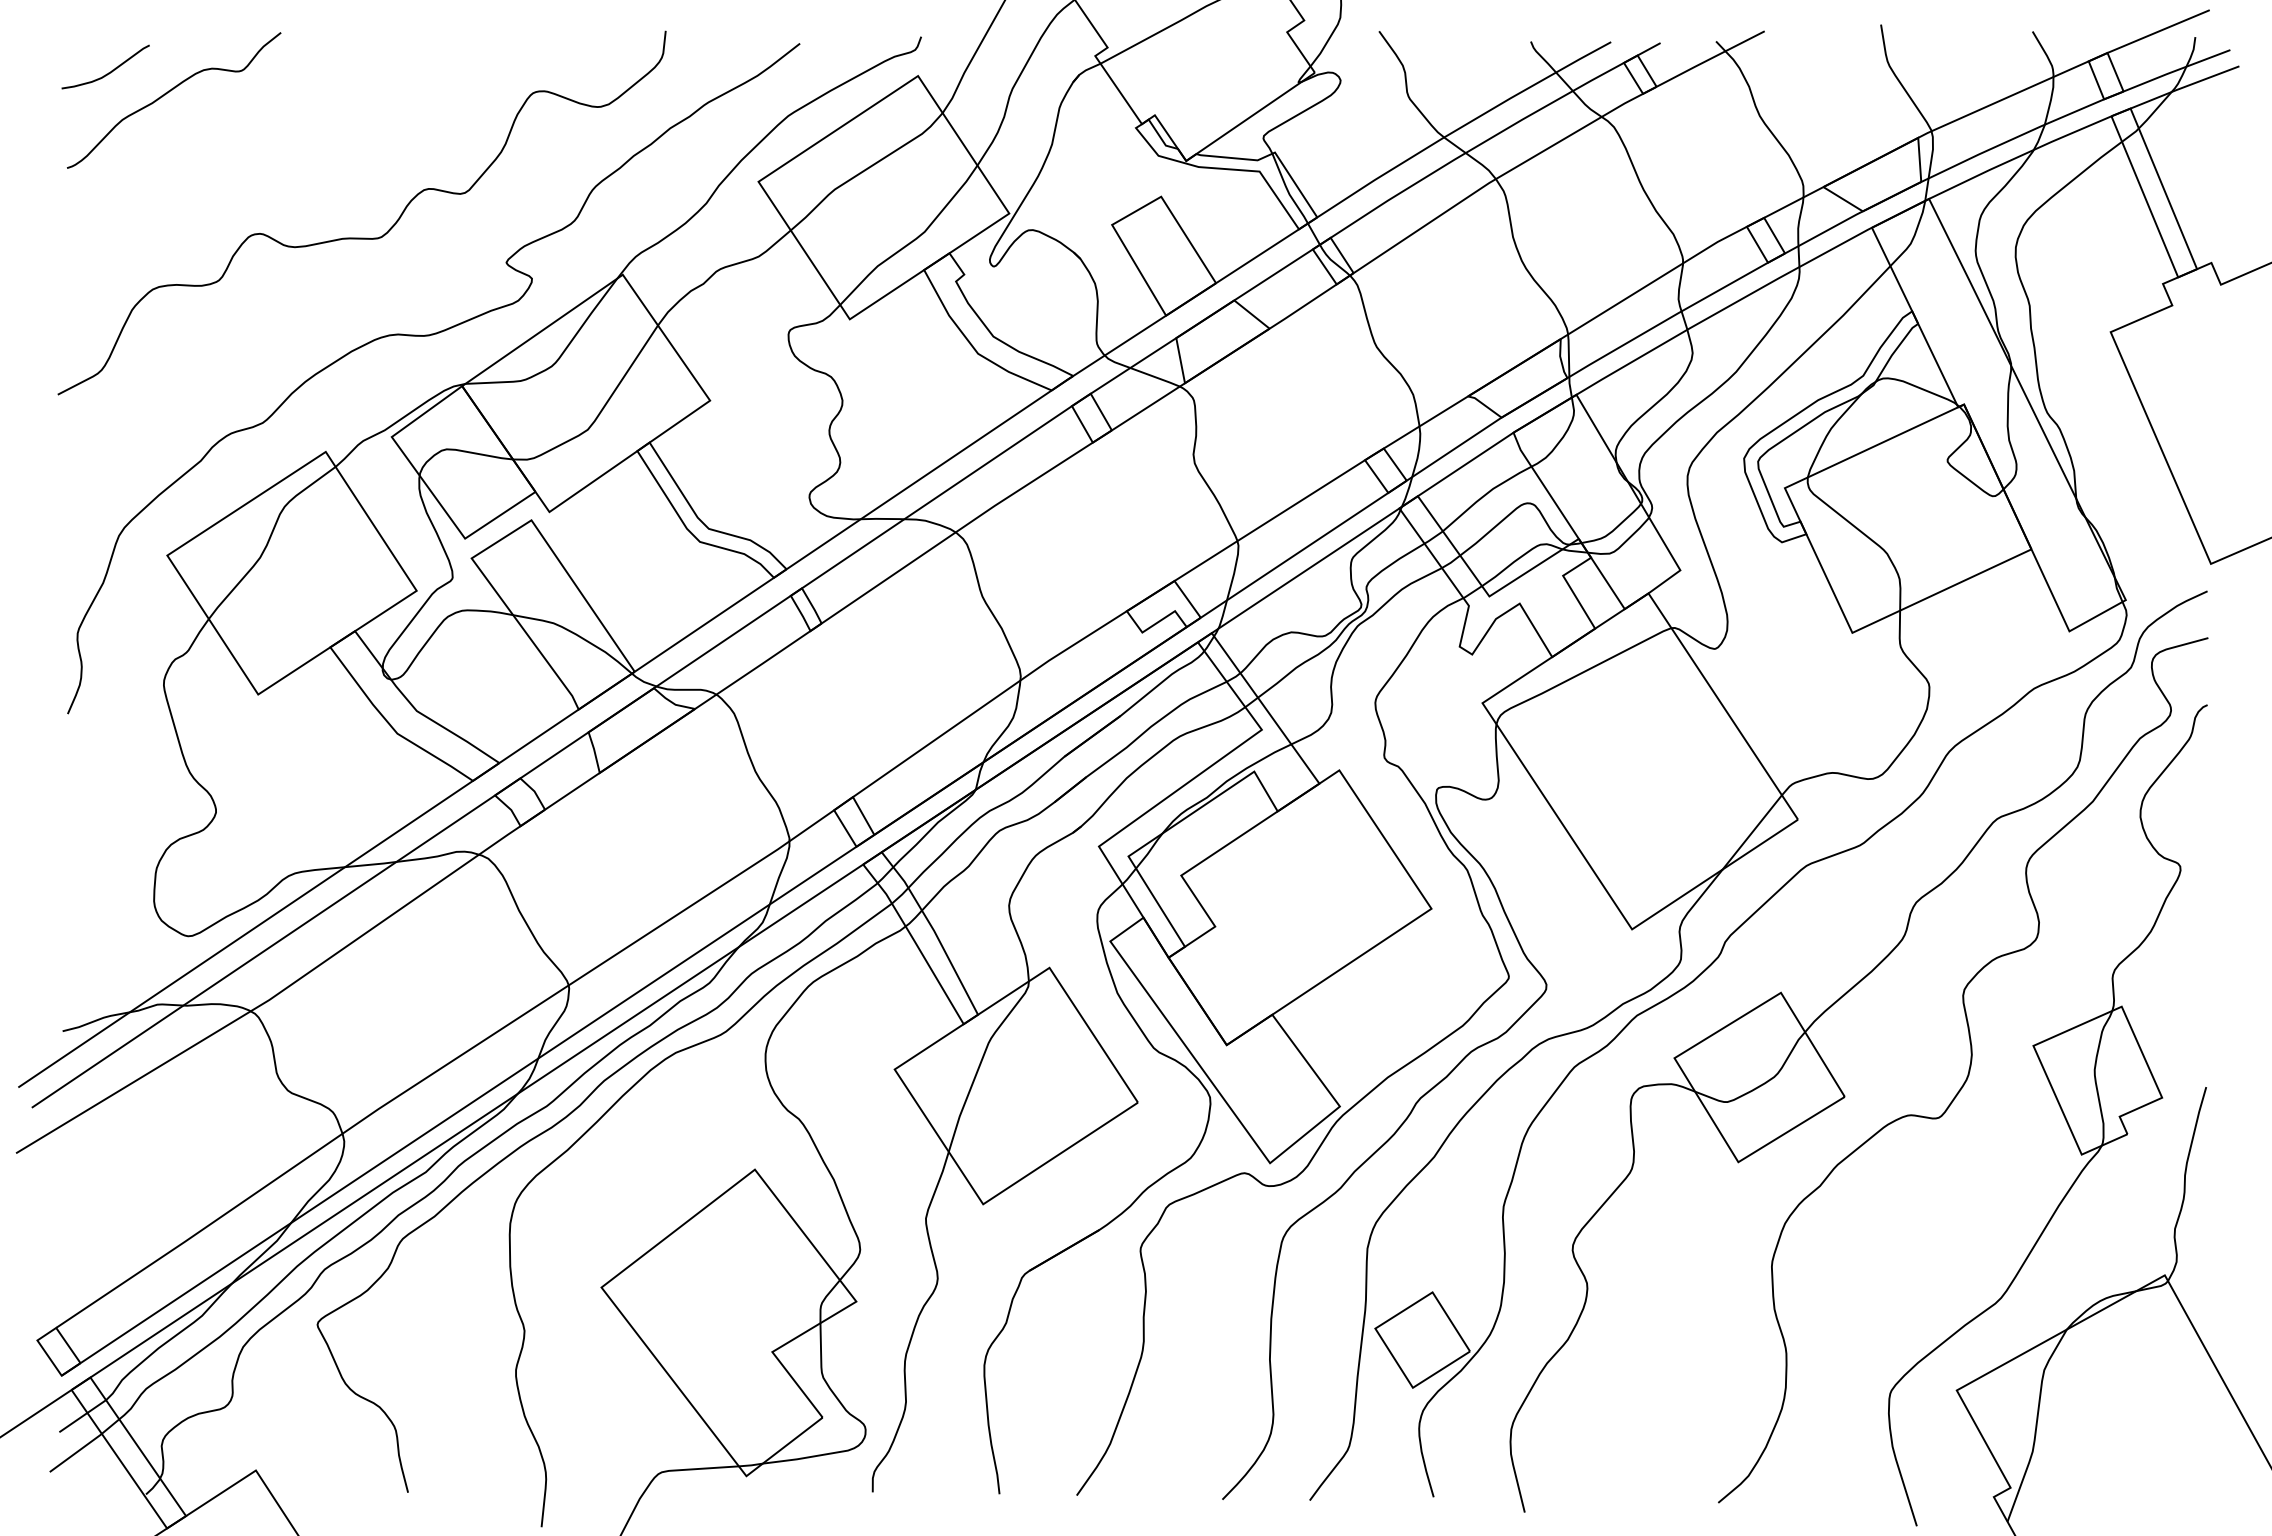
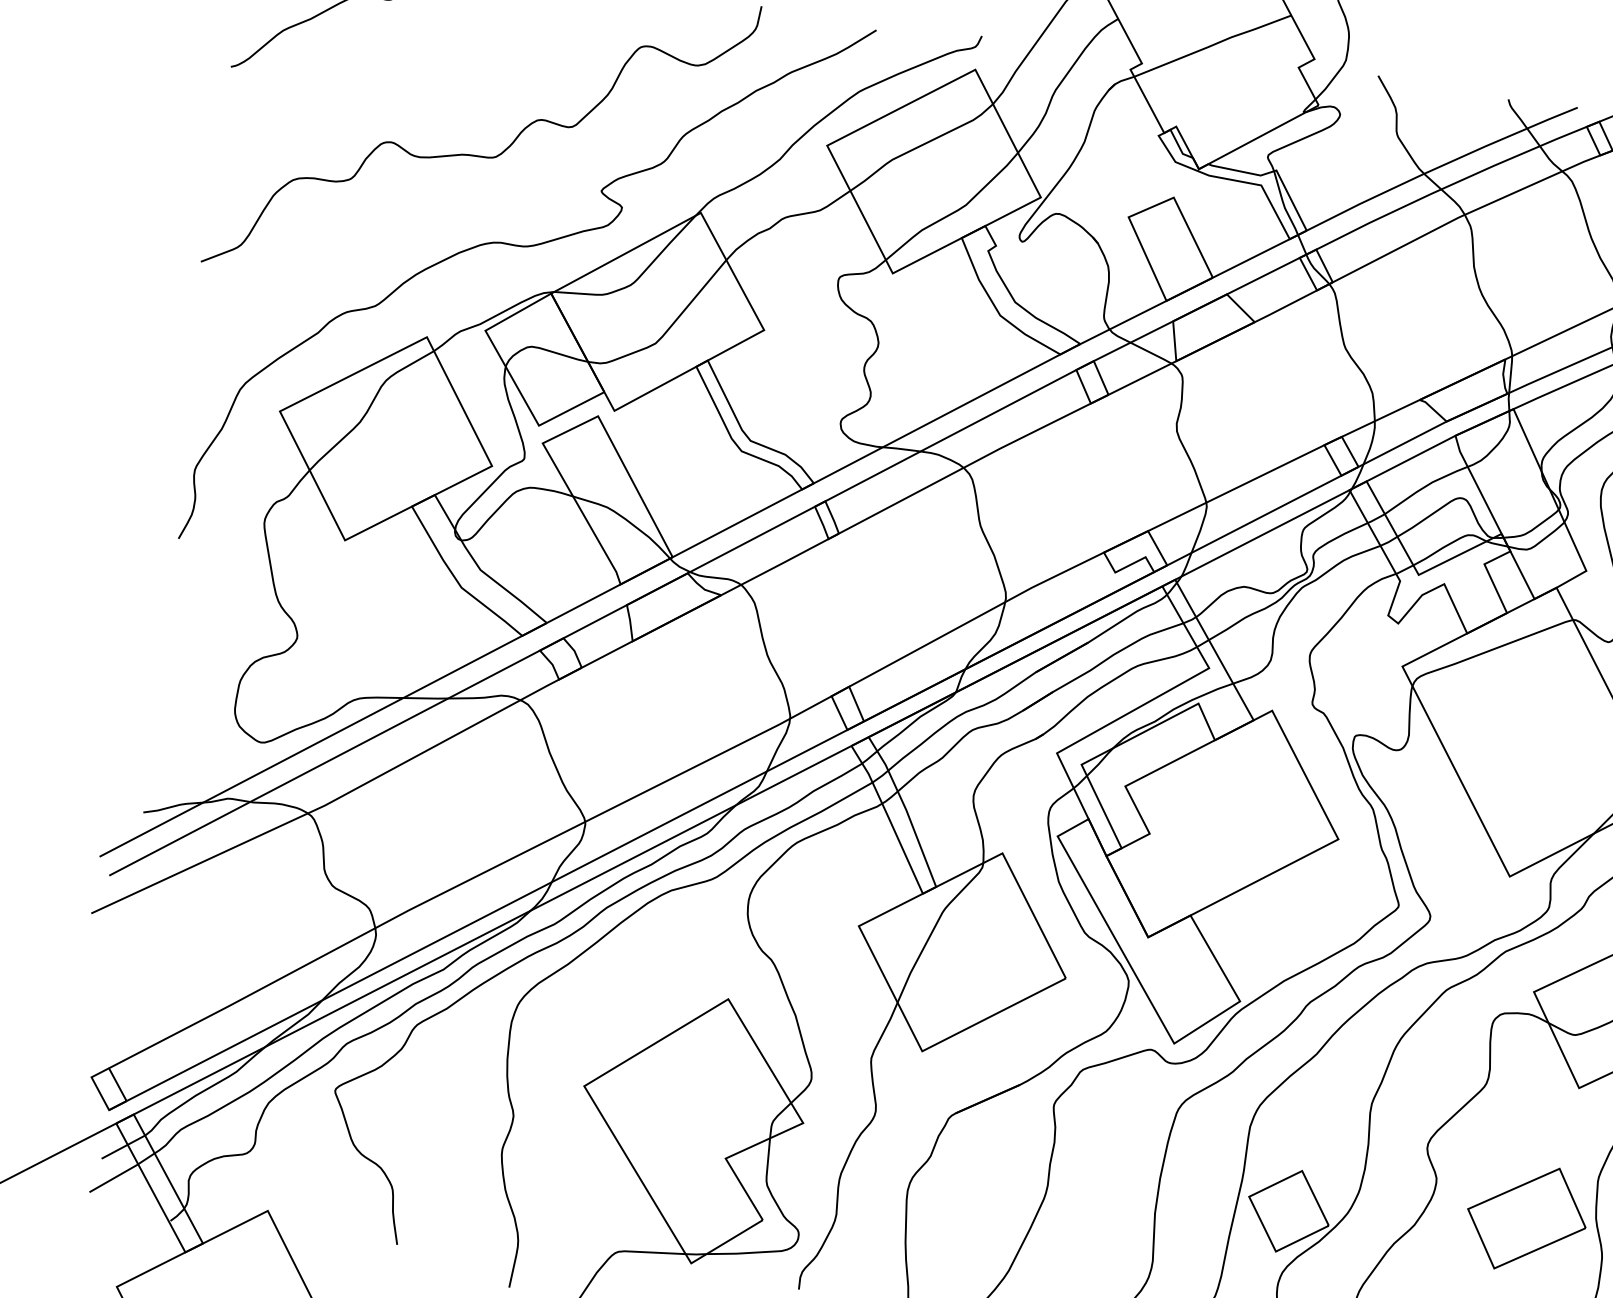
part: (1695, 1317) -> (1526, 1218), added

